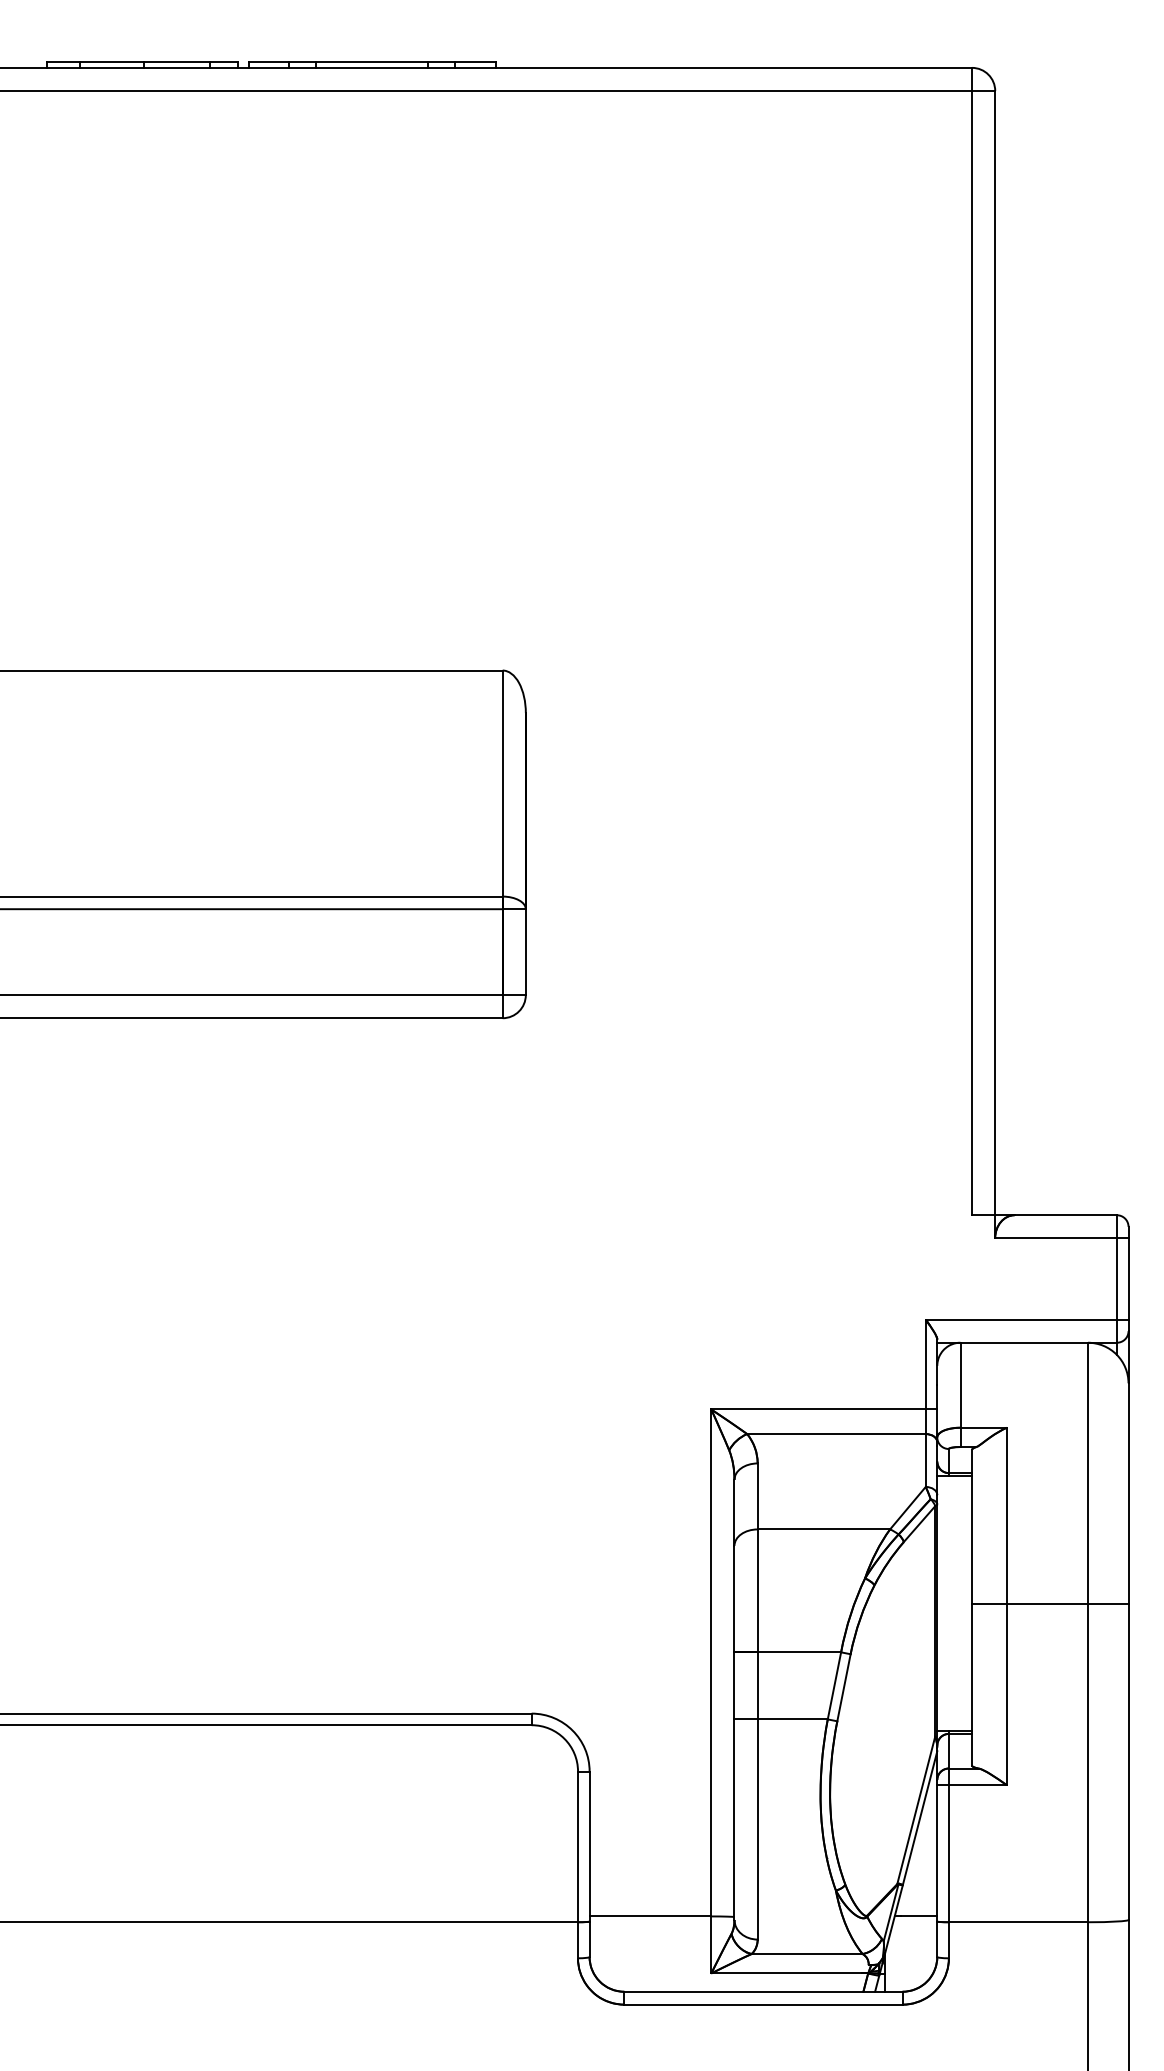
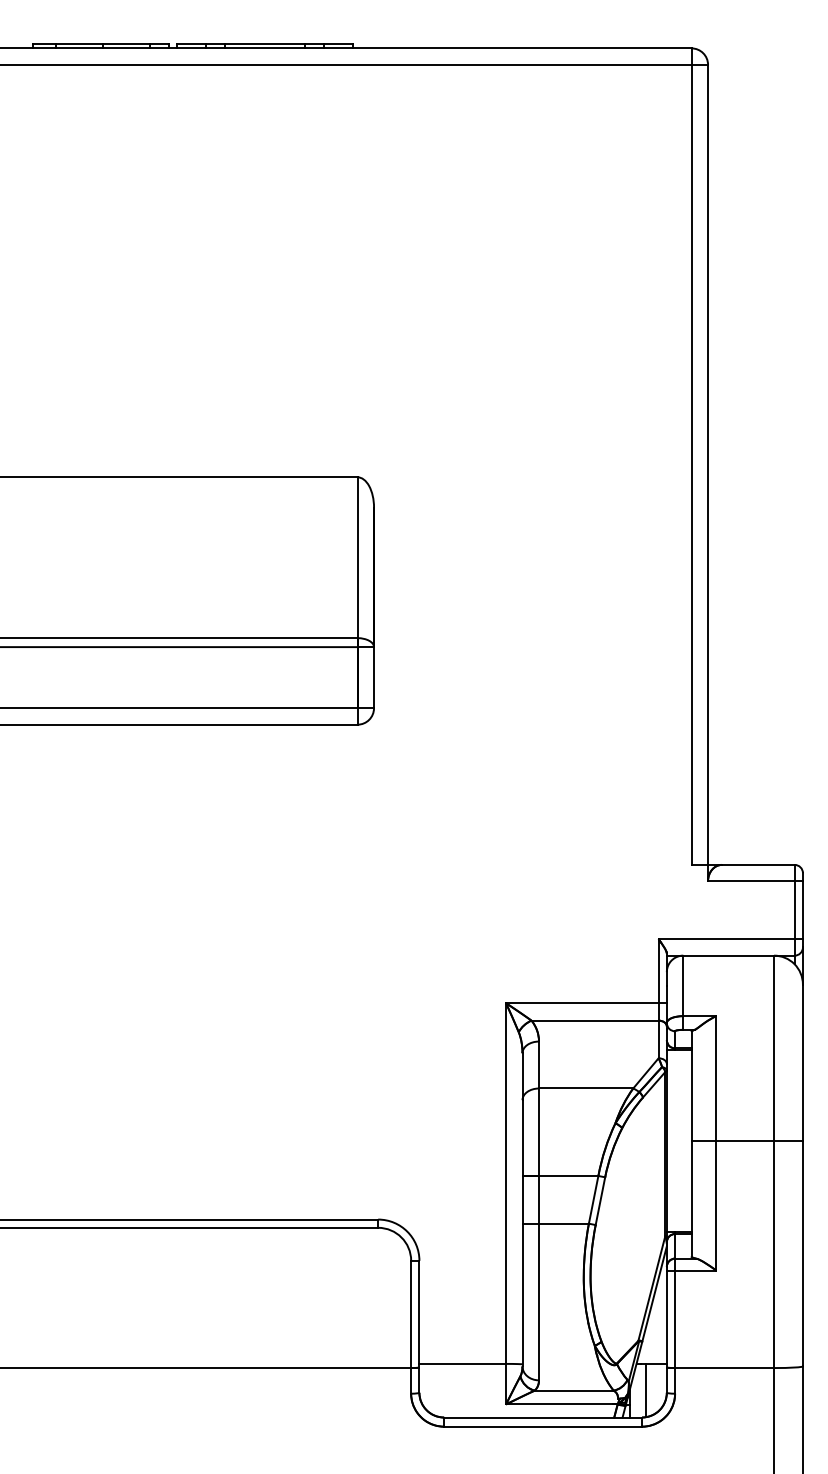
line: (908, 1953) -> (646, 1390), added

